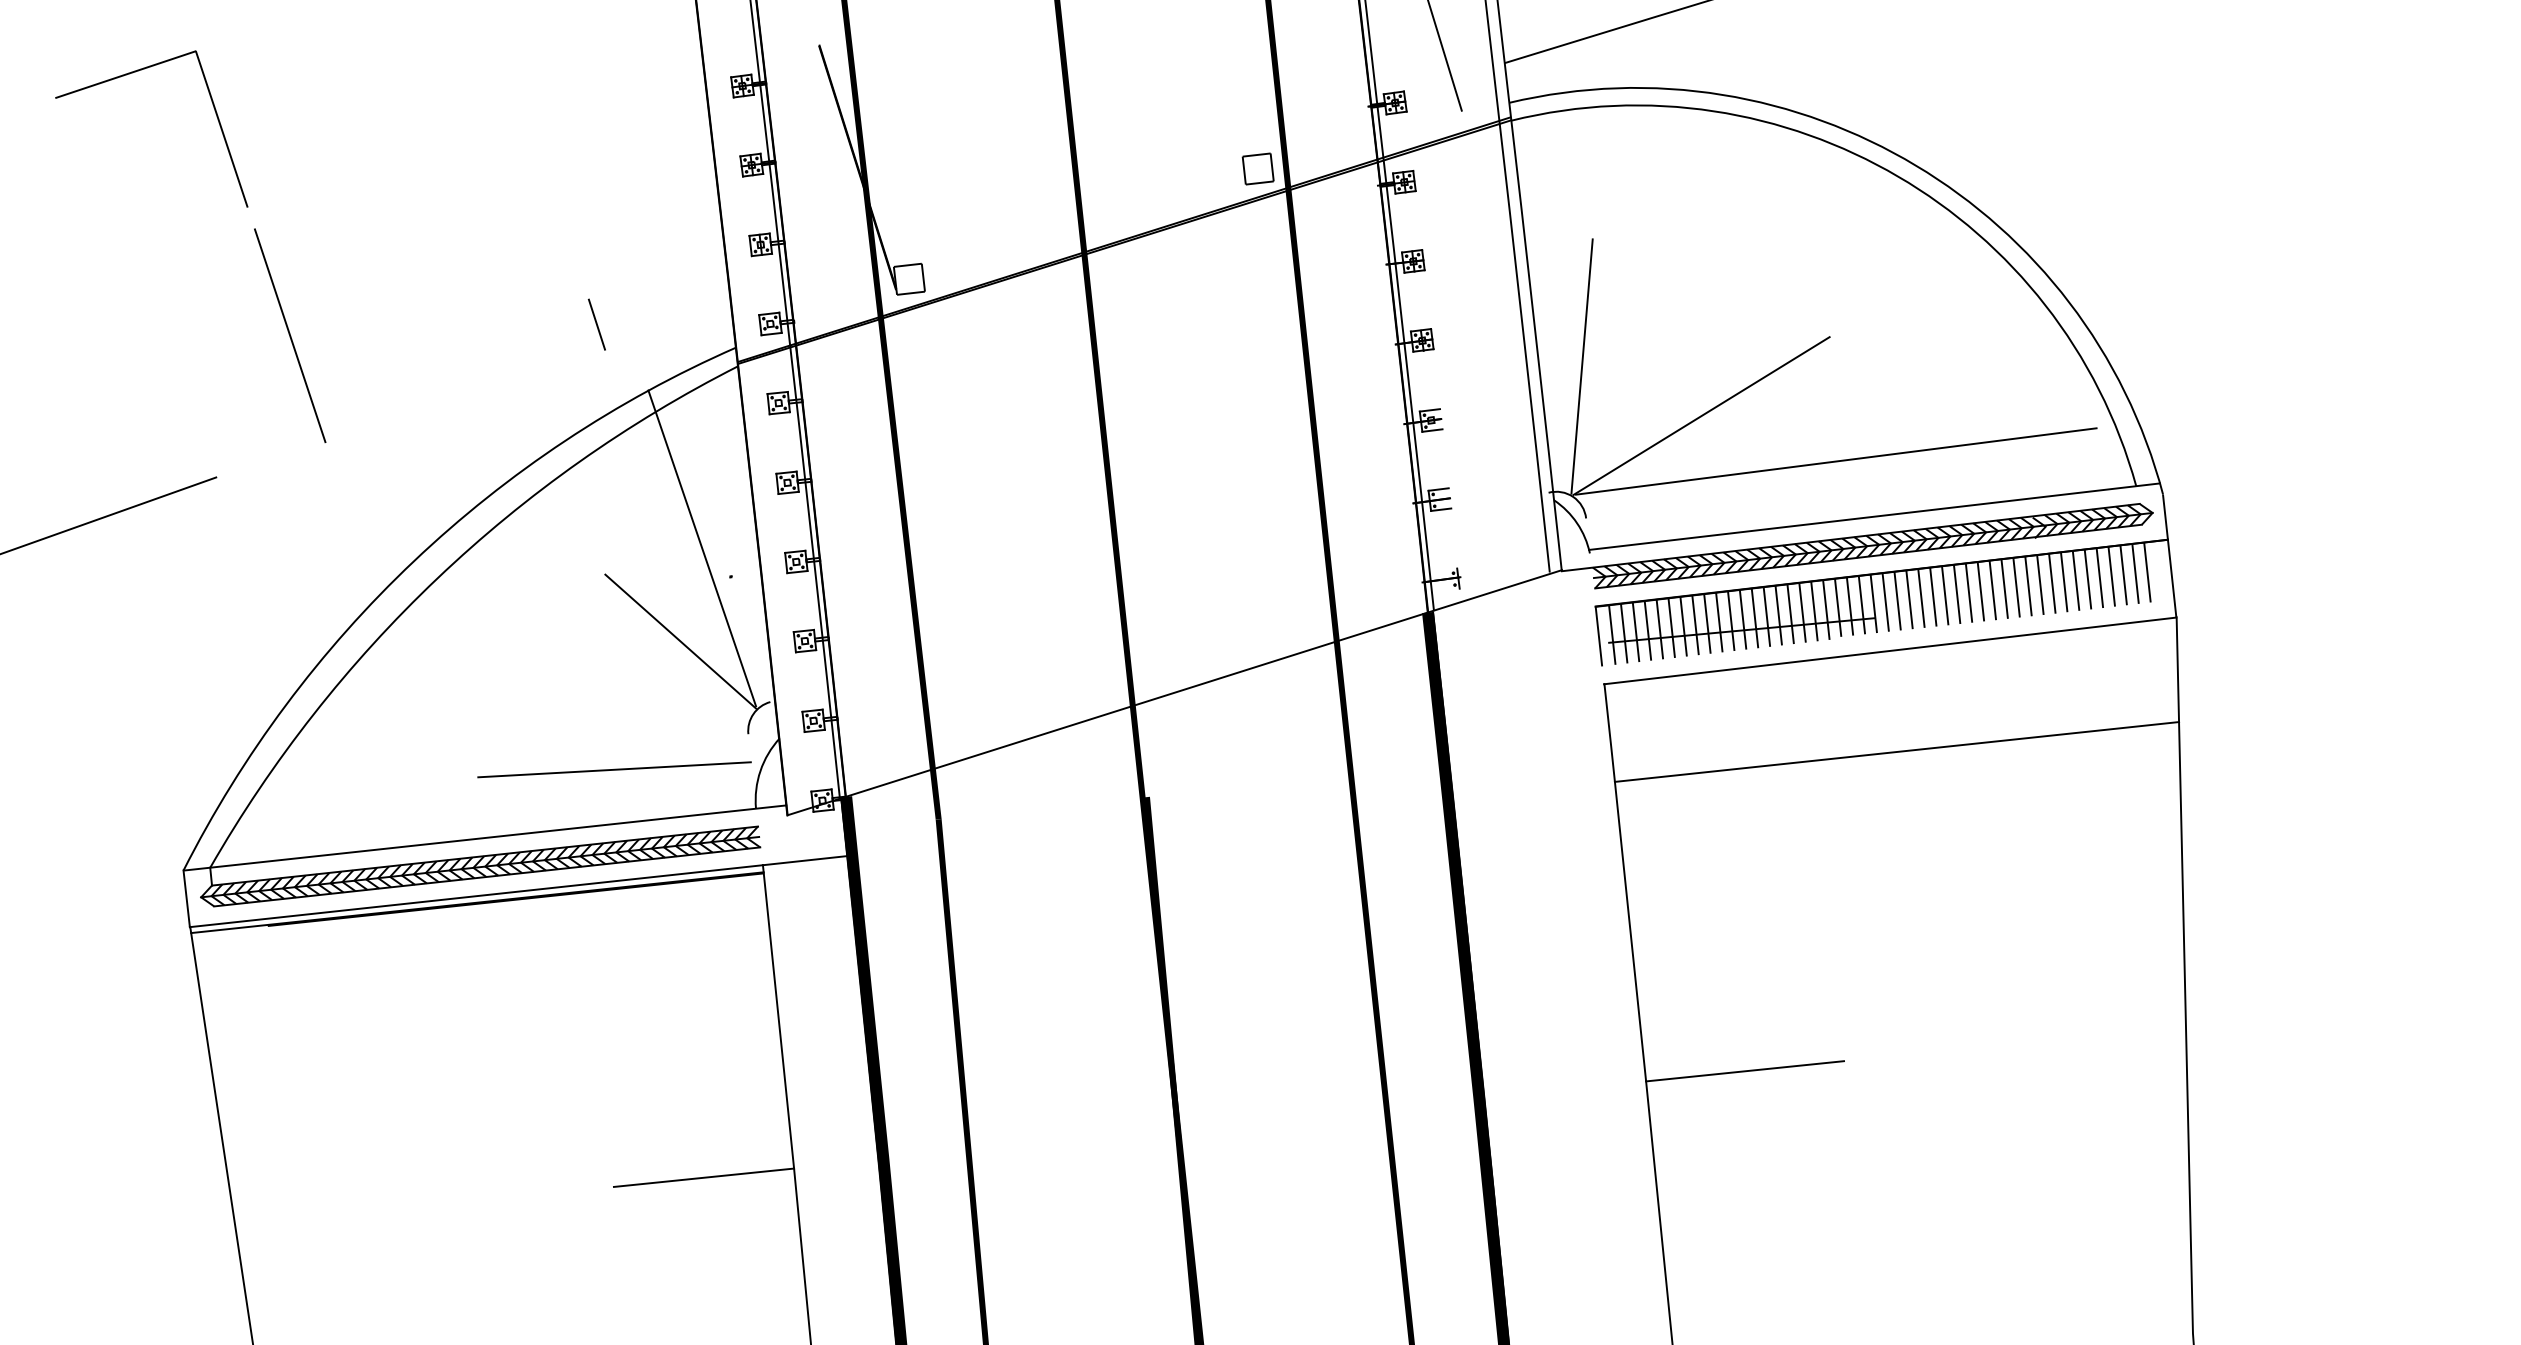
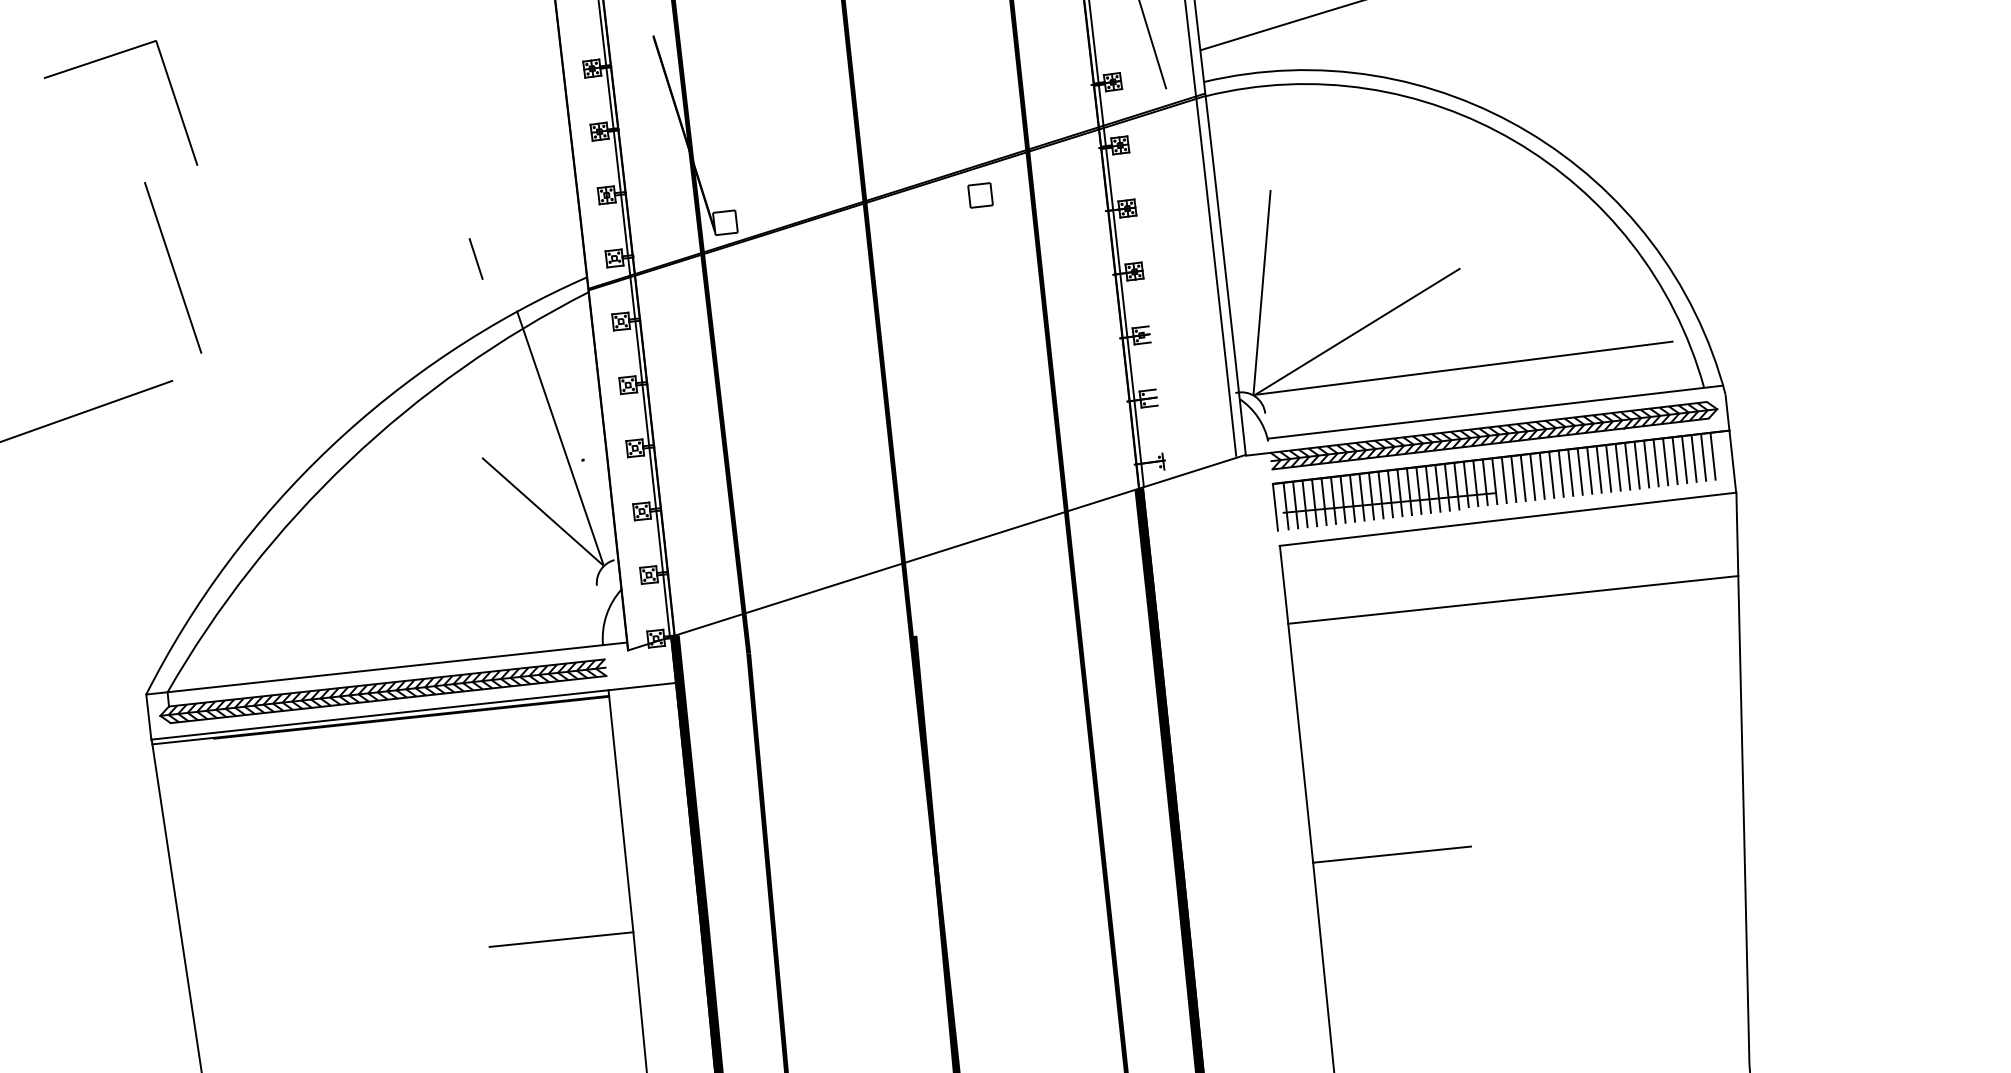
part: (1257, 168) -> (979, 195), moved
line: (290, 335) -> (173, 267), moved
line: (614, 769) -> (490, 613), removed

